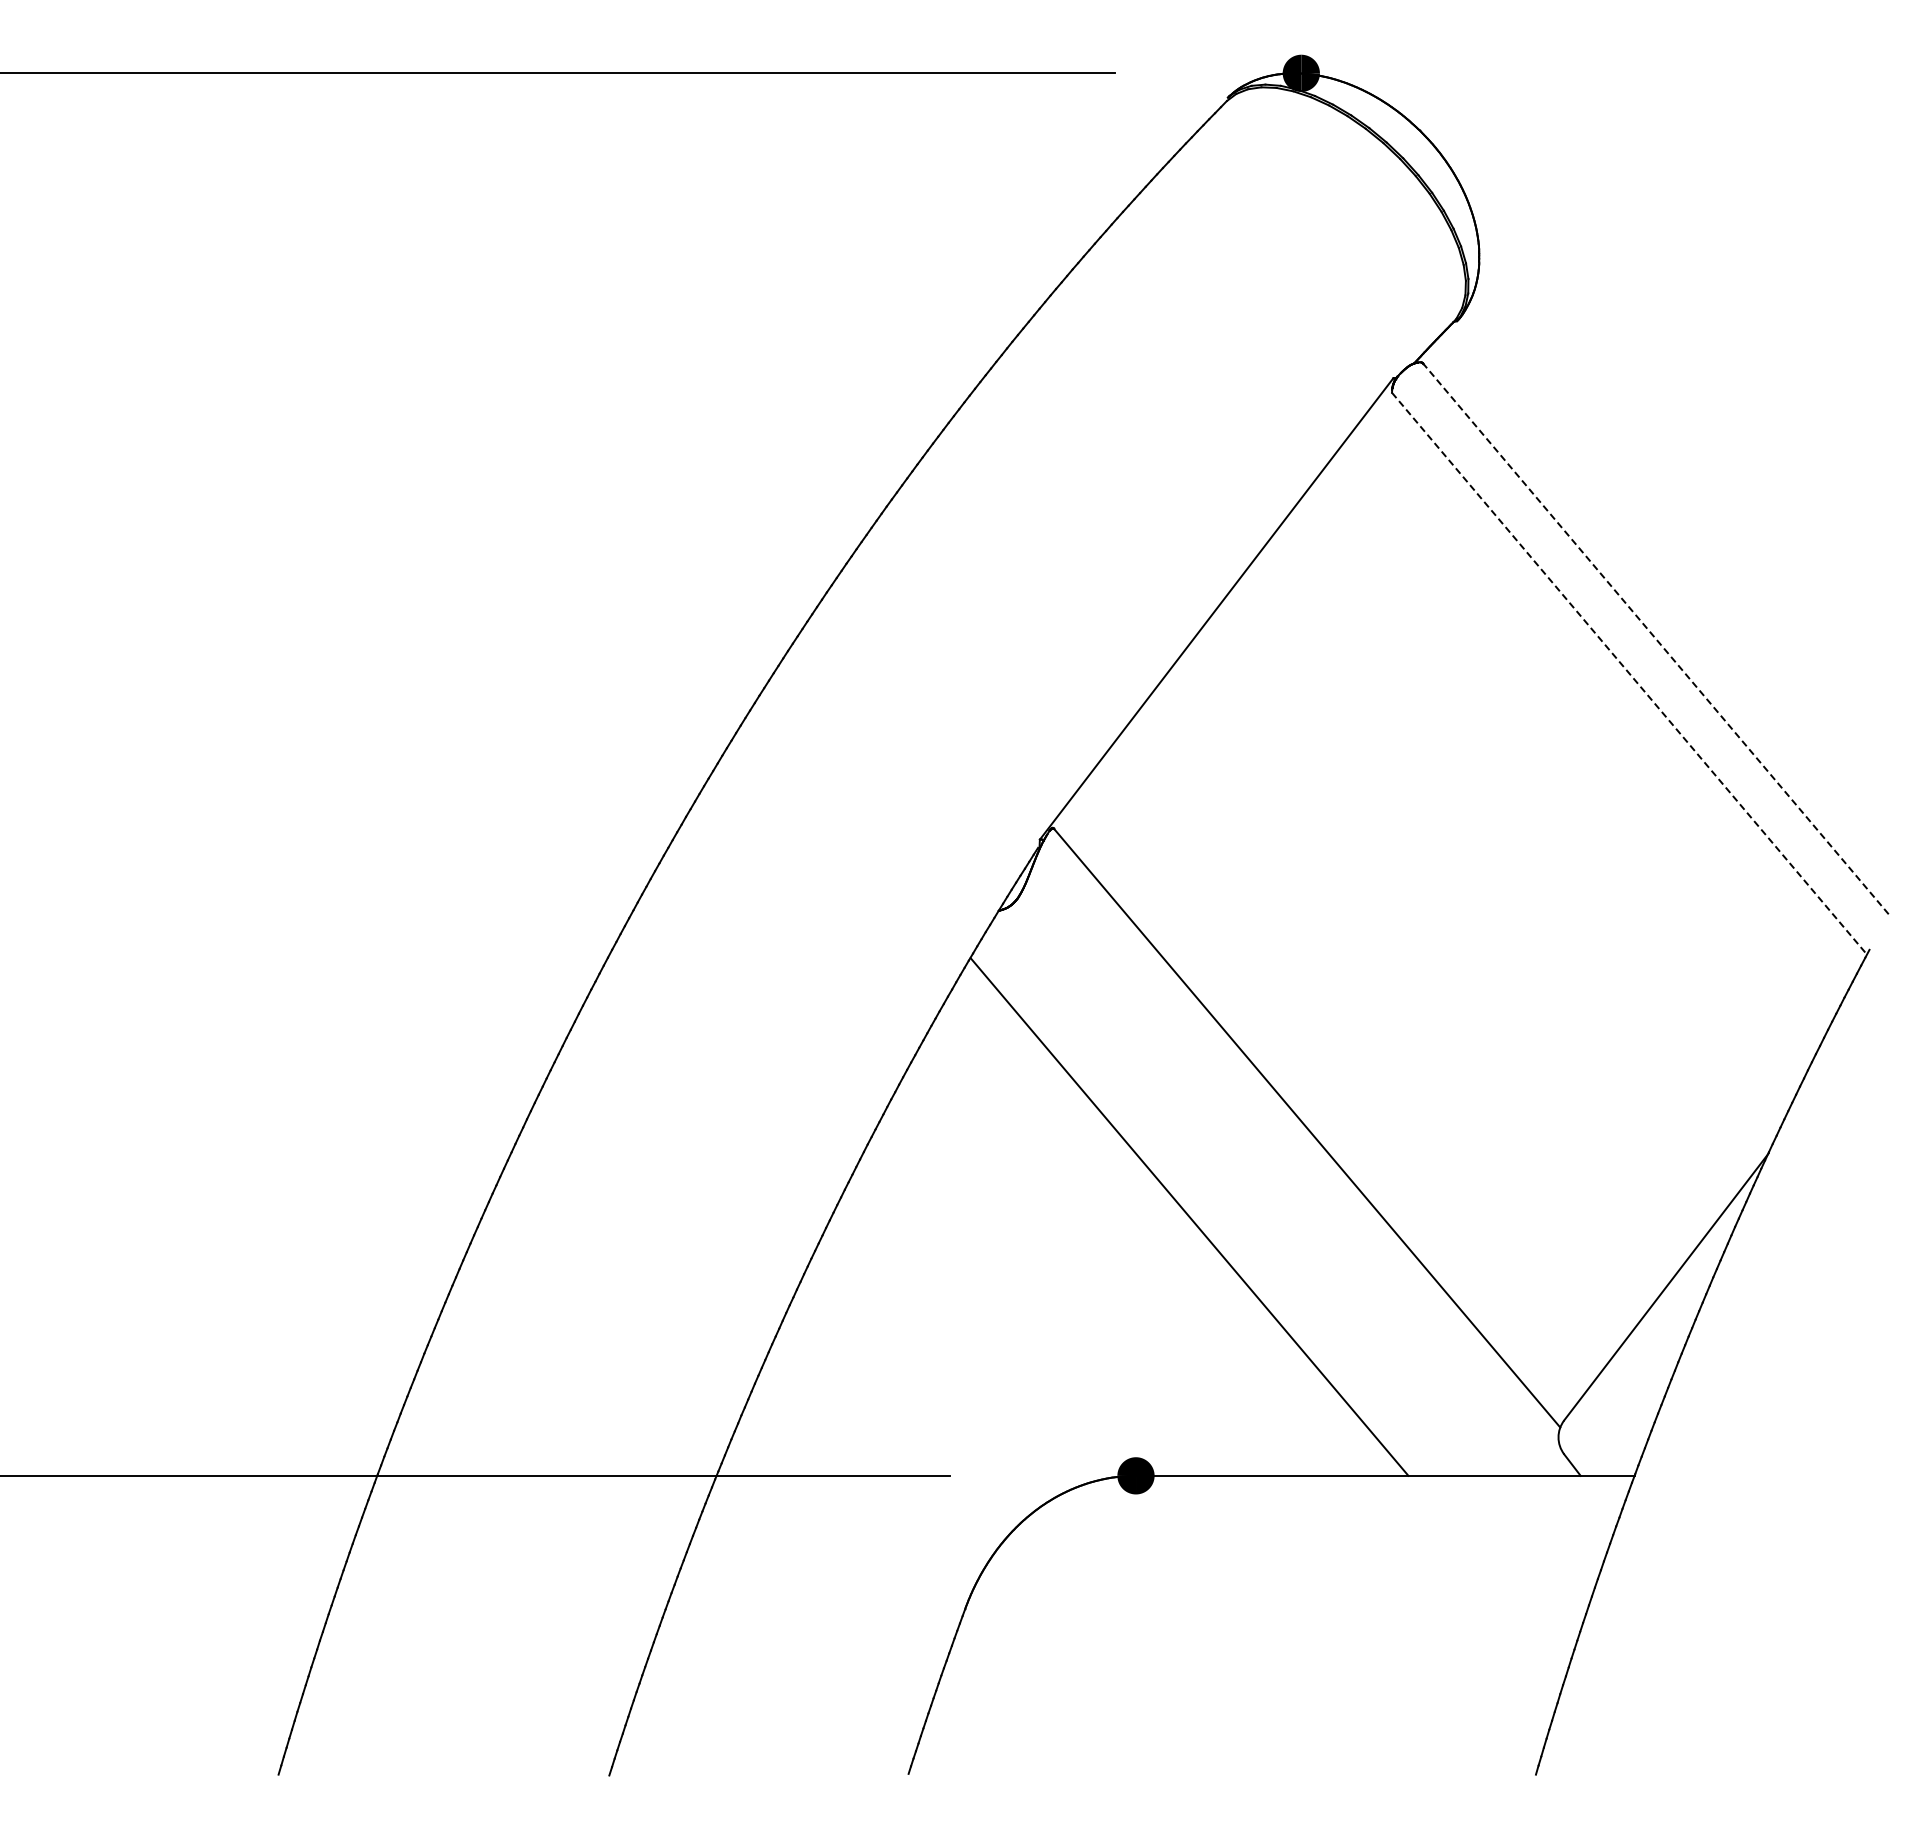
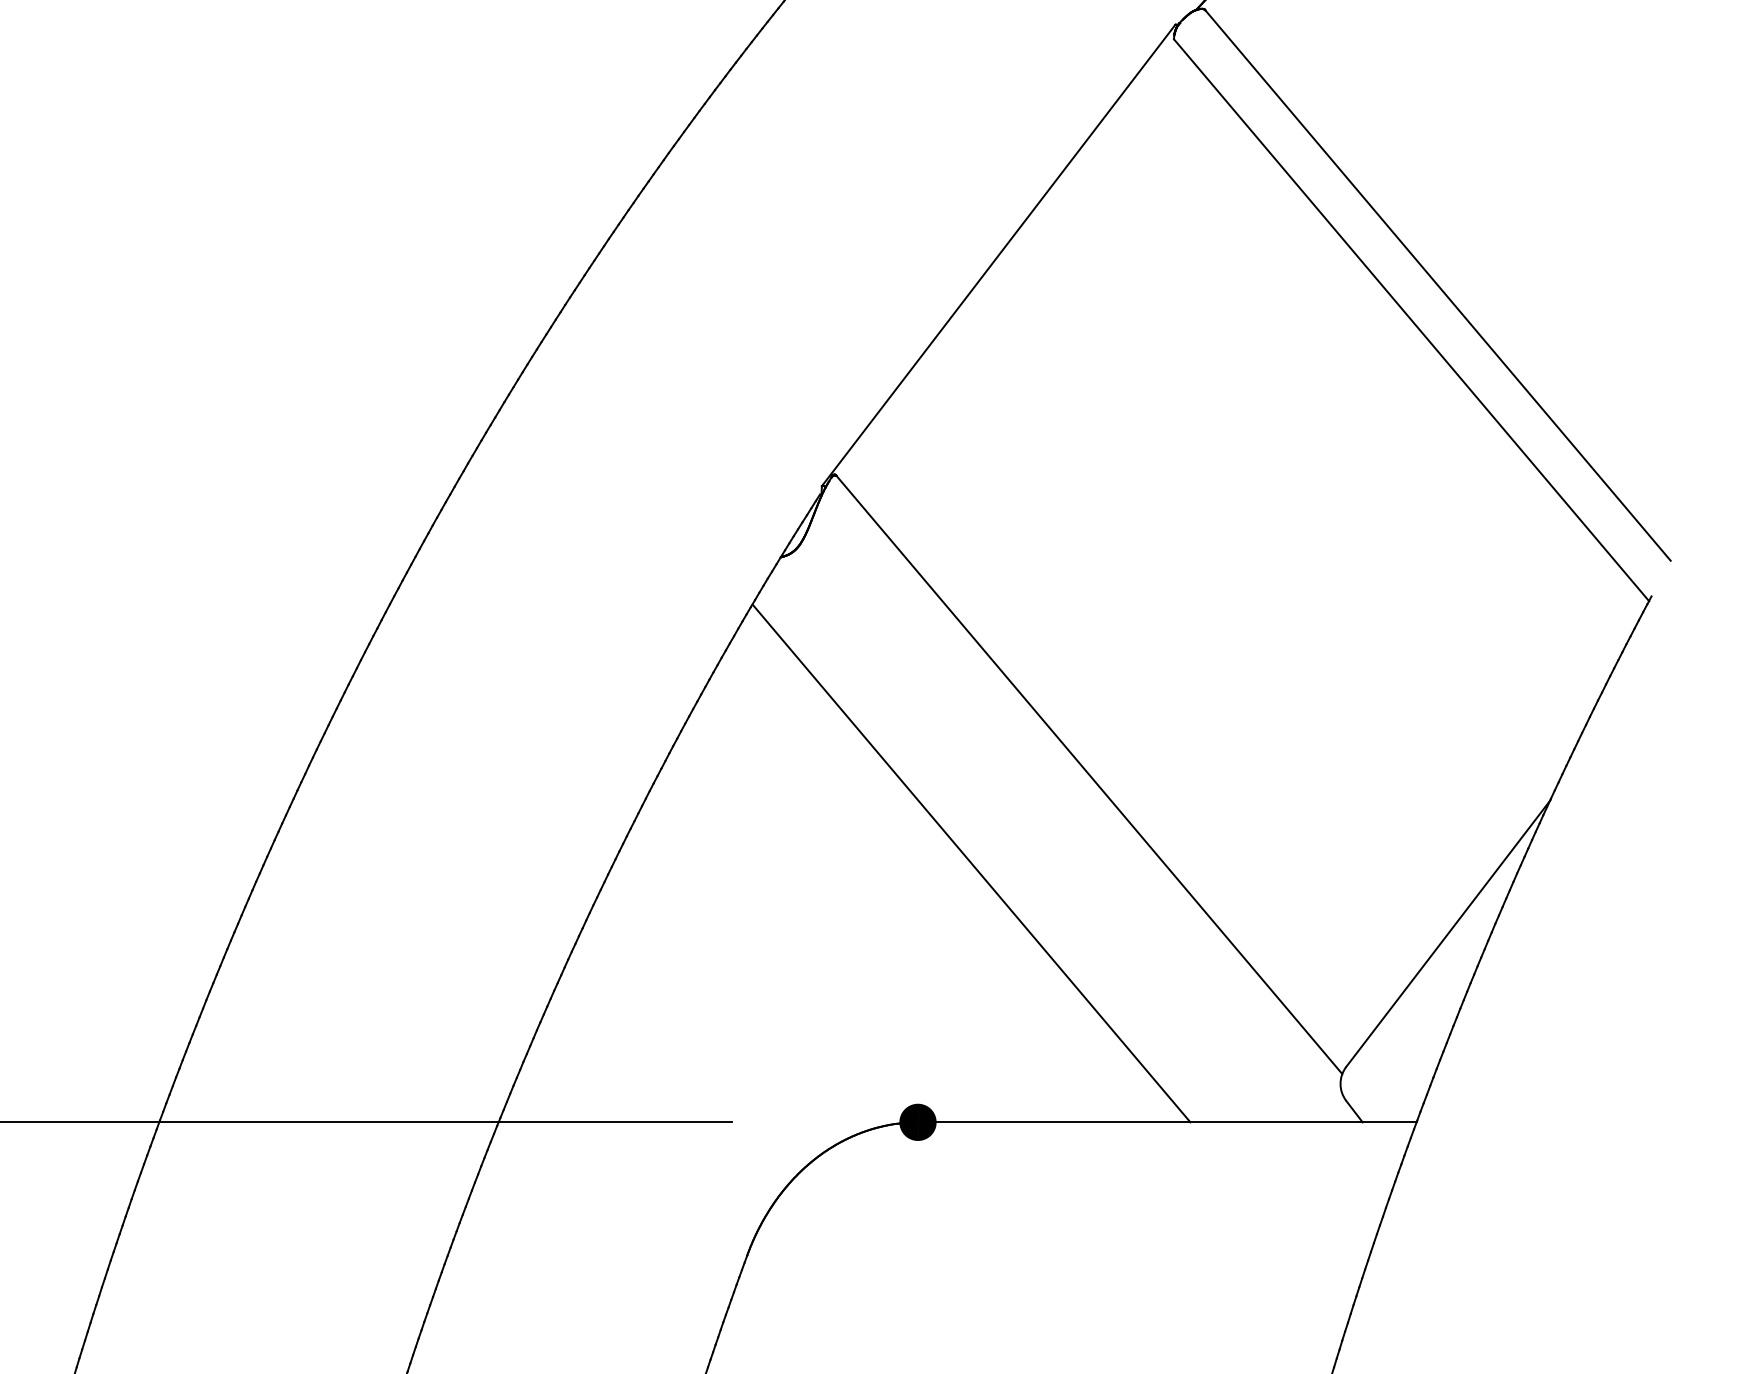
line: (1655, 638) -> (1437, 285), dashed -> solid
line: (1629, 674) -> (1411, 321), dashed -> solid

